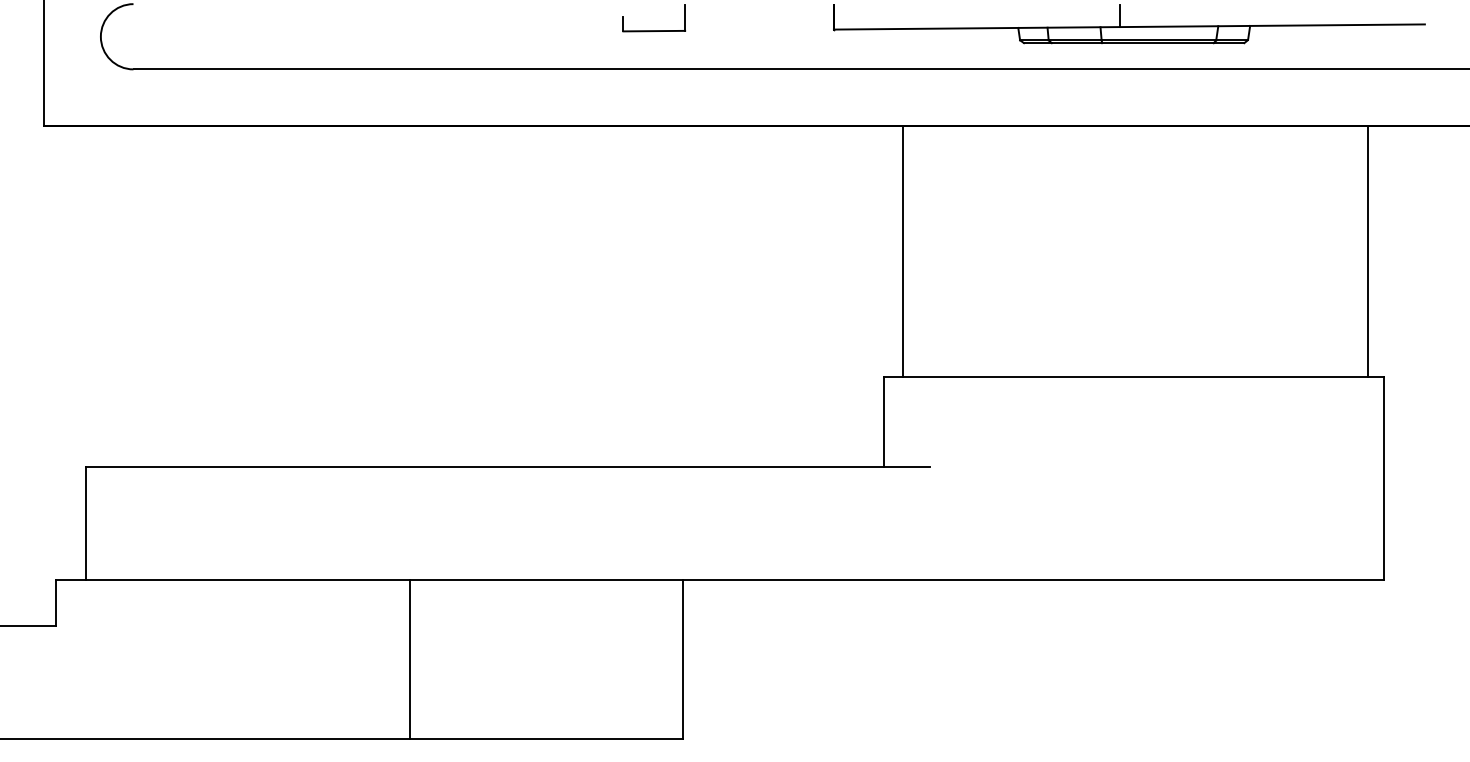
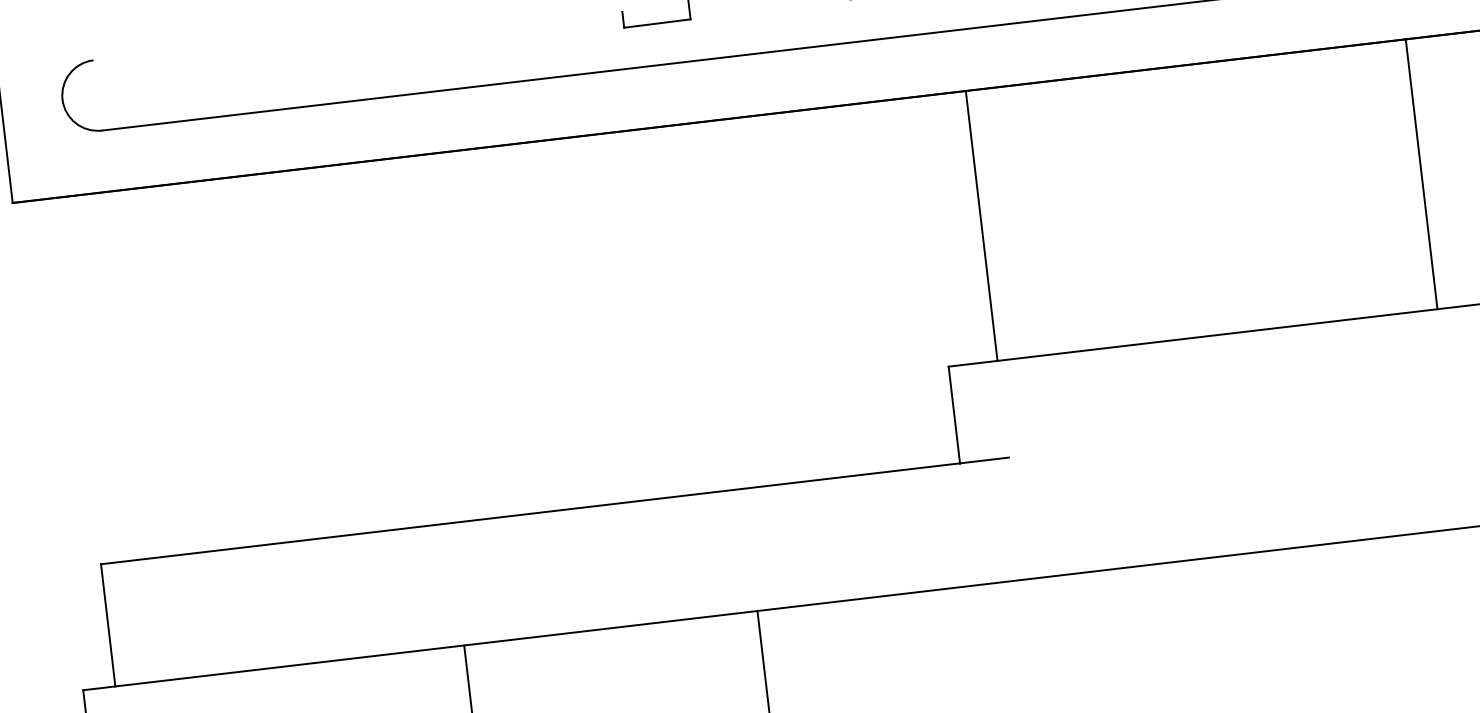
line: (902, 251) -> (981, 225), moved
line: (1367, 251) -> (1421, 174), moved

